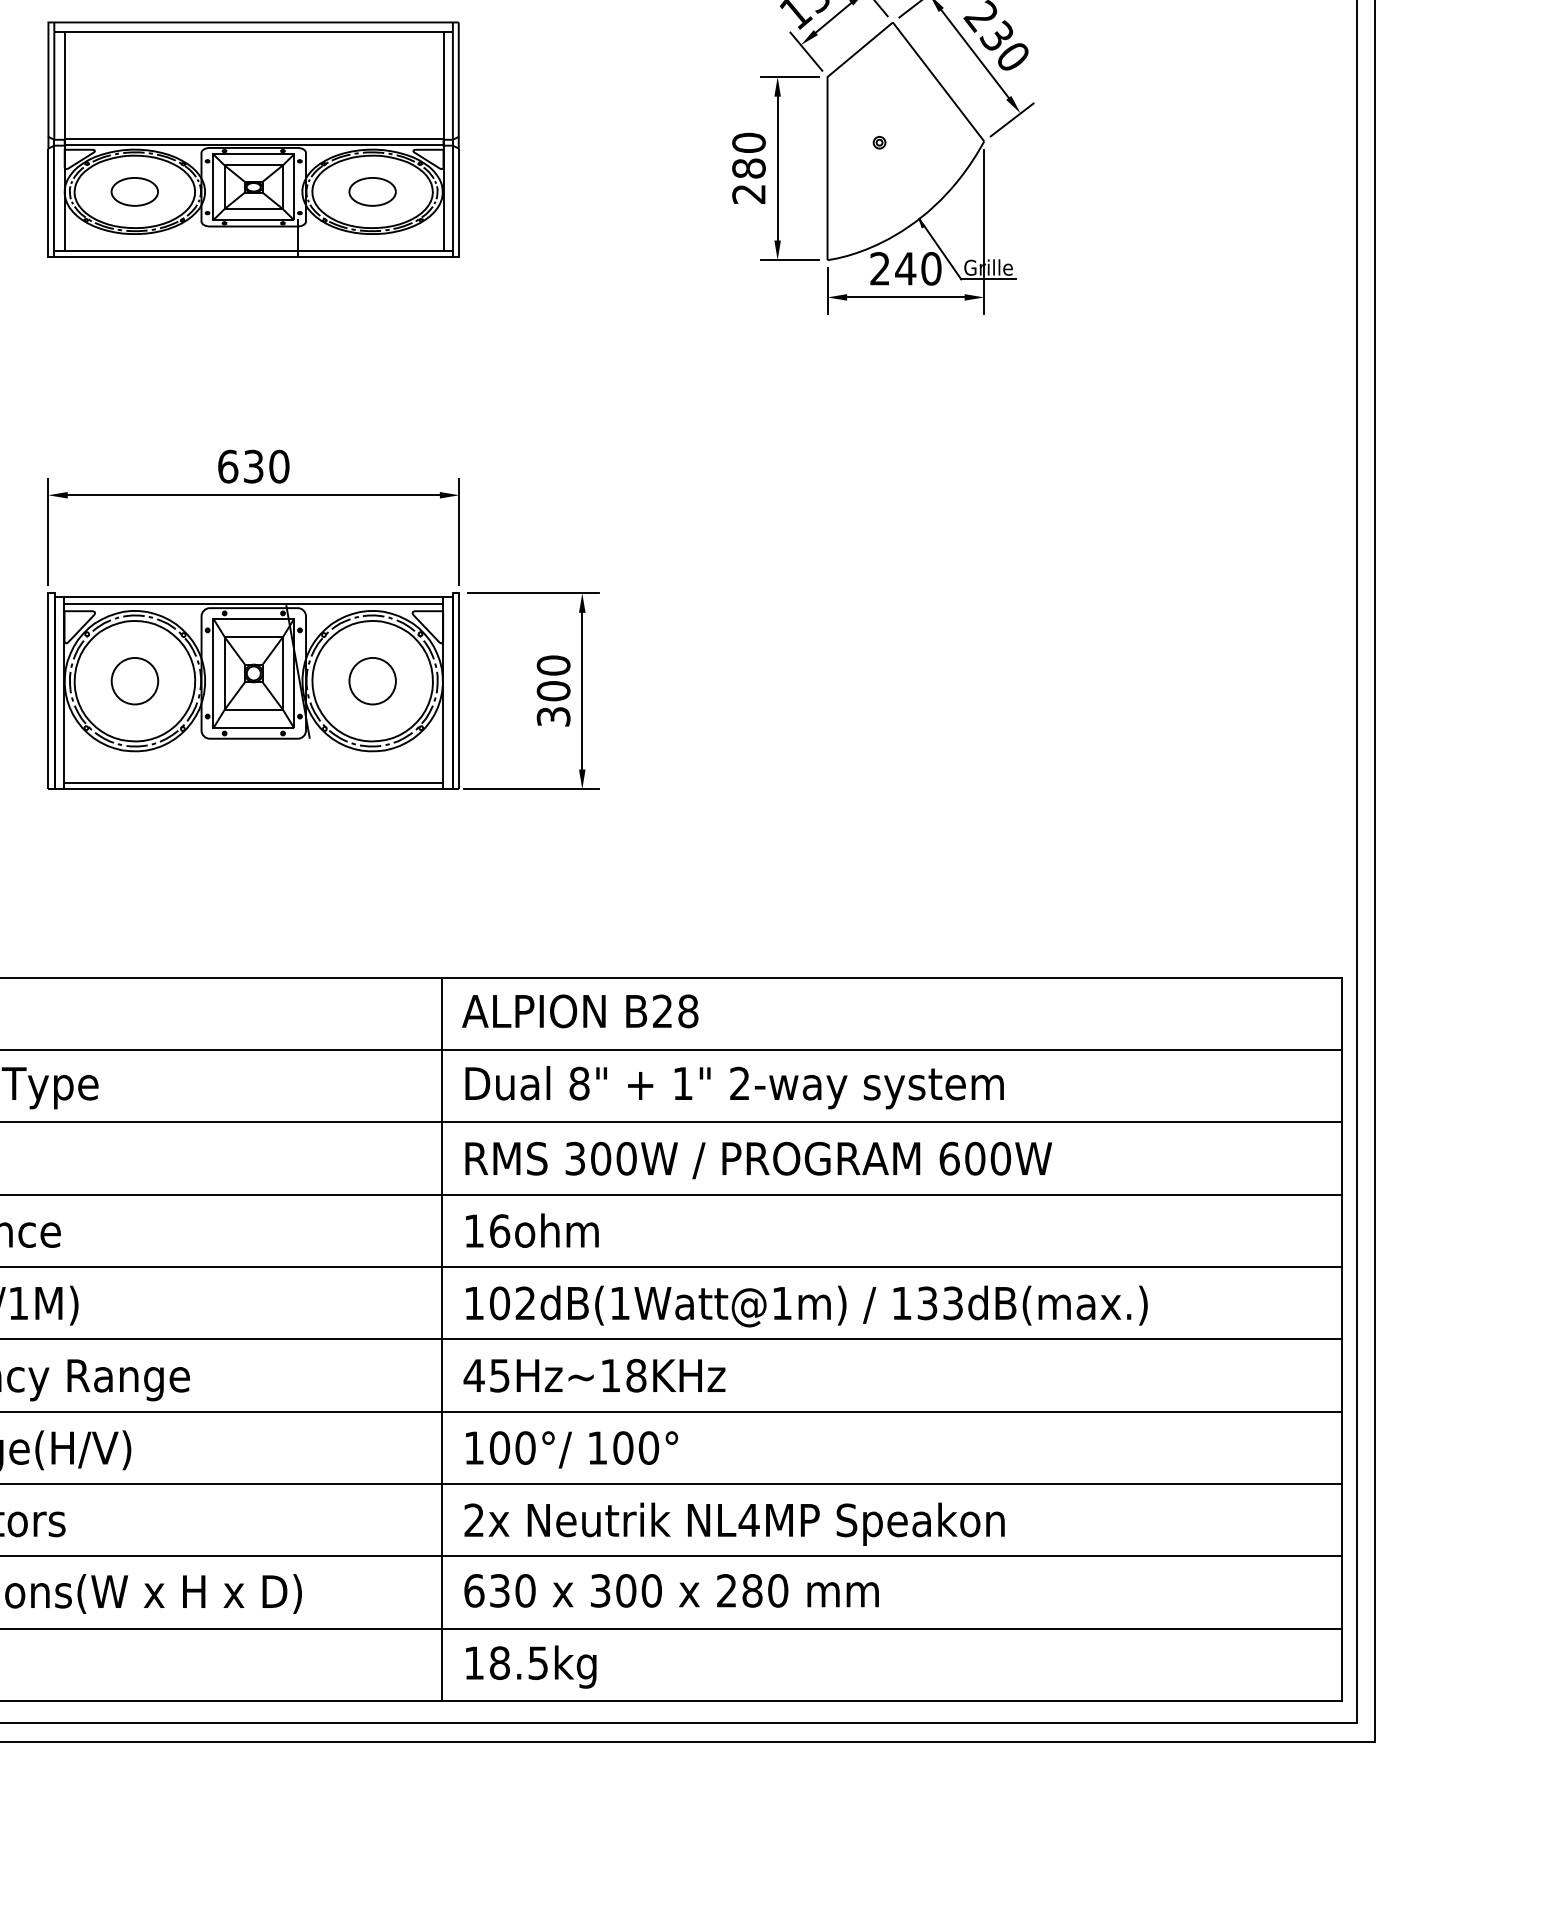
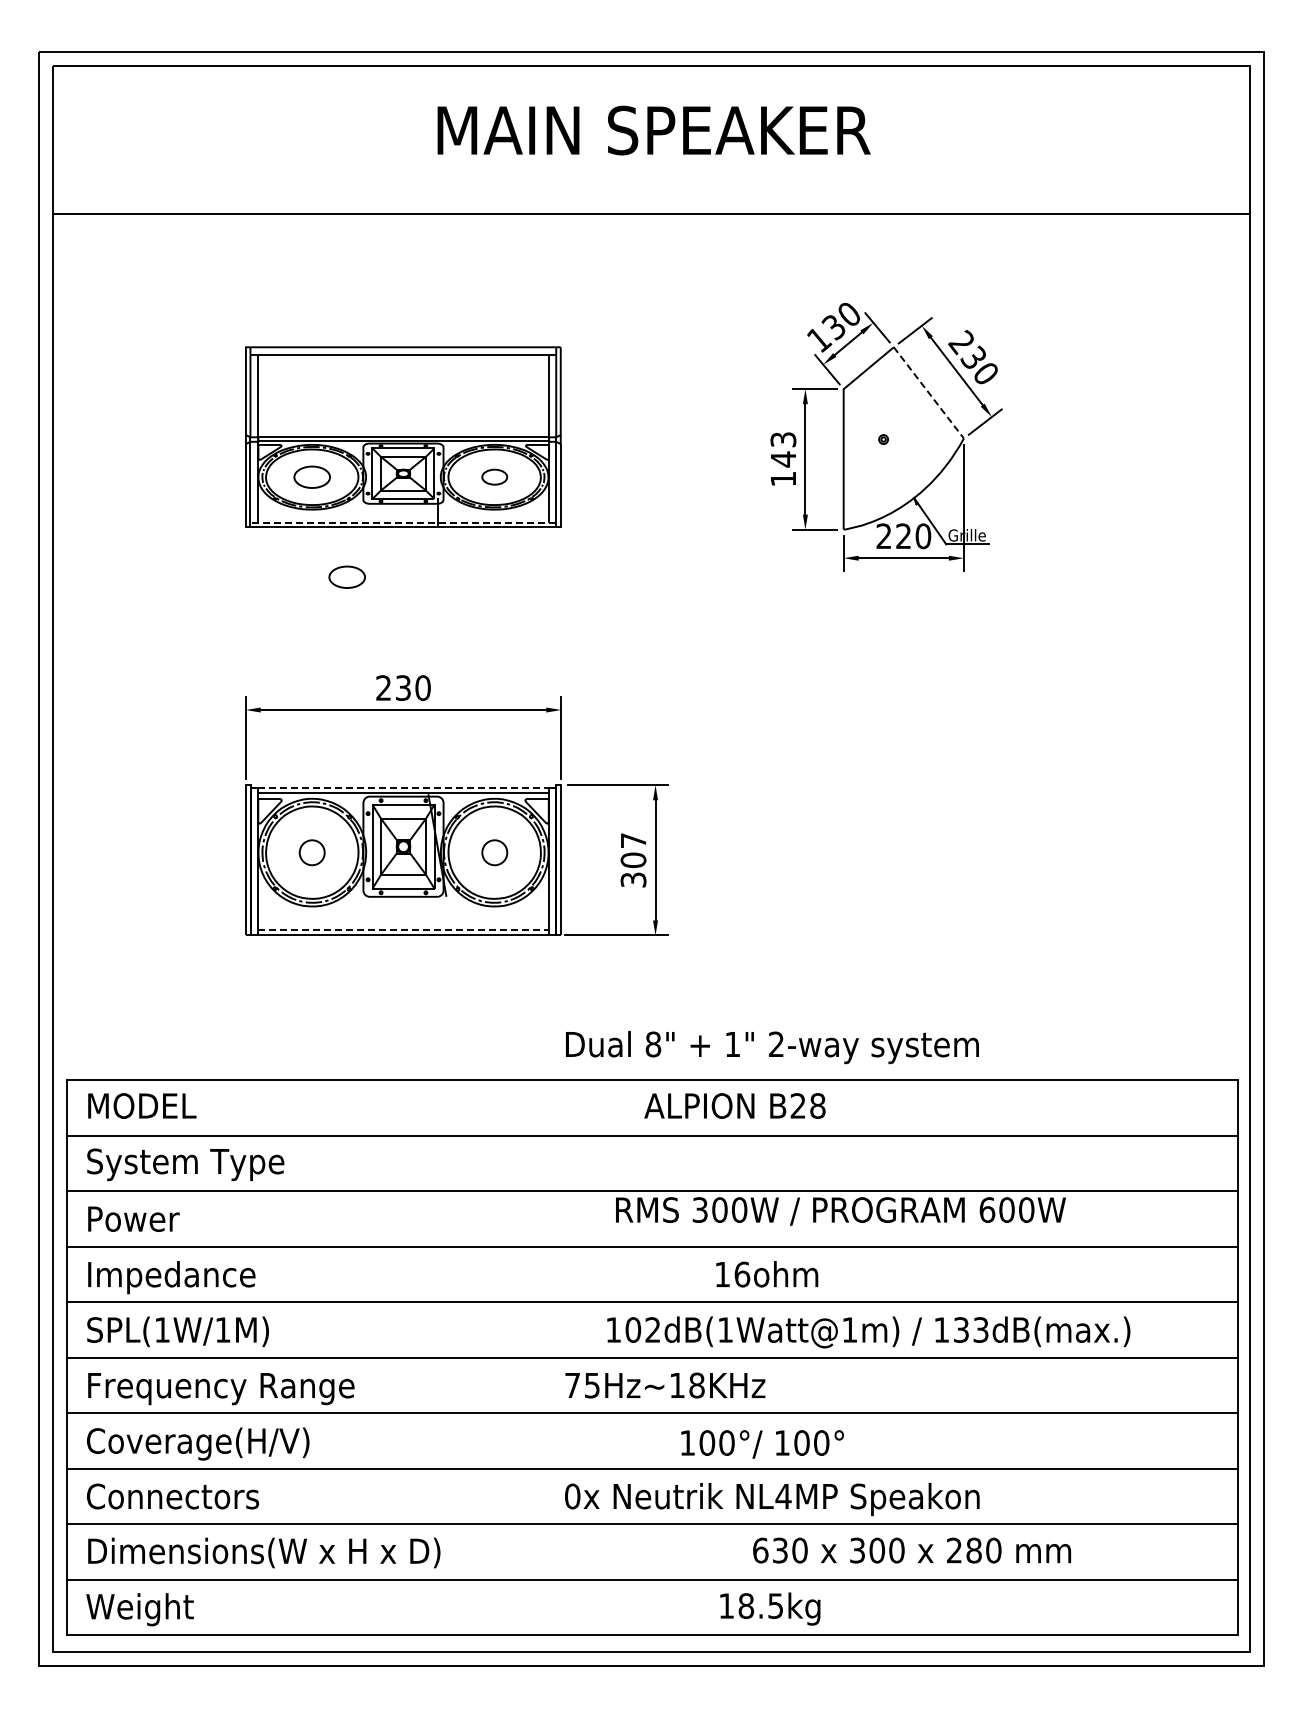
line: (938, 81) -> (928, 392), solid -> dashed
text: (749, 168) -> (783, 459), 280 -> 143
part: (372, 190) -> (494, 476), size x0.7
line: (253, 250) -> (403, 522), solid -> dashed
text: (905, 267) -> (903, 535), 240 -> 220
part: (179, 321) -> (346, 576), added
text: (227, 465) -> (383, 687), 630 -> 230
line: (255, 597) -> (404, 788), solid -> dashed
text: (553, 665) -> (633, 840), 300 -> 307
part: (133, 680) -> (311, 852), size x0.7
part: (372, 680) -> (494, 852), size x0.7
line: (255, 782) -> (404, 930), solid -> dashed
text: (579, 1010) -> (734, 1105), moved
text: (734, 1087) -> (772, 1047), moved
text: (758, 1160) -> (840, 1211), moved
text: (532, 1230) -> (767, 1274), moved
text: (806, 1306) -> (868, 1332), moved
line: (441, 1339) -> (547, 1357), removed
text: (474, 1375) -> (572, 1385), 45Hz~18KHz -> 75Hz~18KHz
text: (571, 1449) -> (762, 1444), moved
text: (474, 1520) -> (572, 1496), 2x -> 0x
text: (672, 1590) -> (912, 1550), moved
text: (531, 1666) -> (770, 1608), moved

